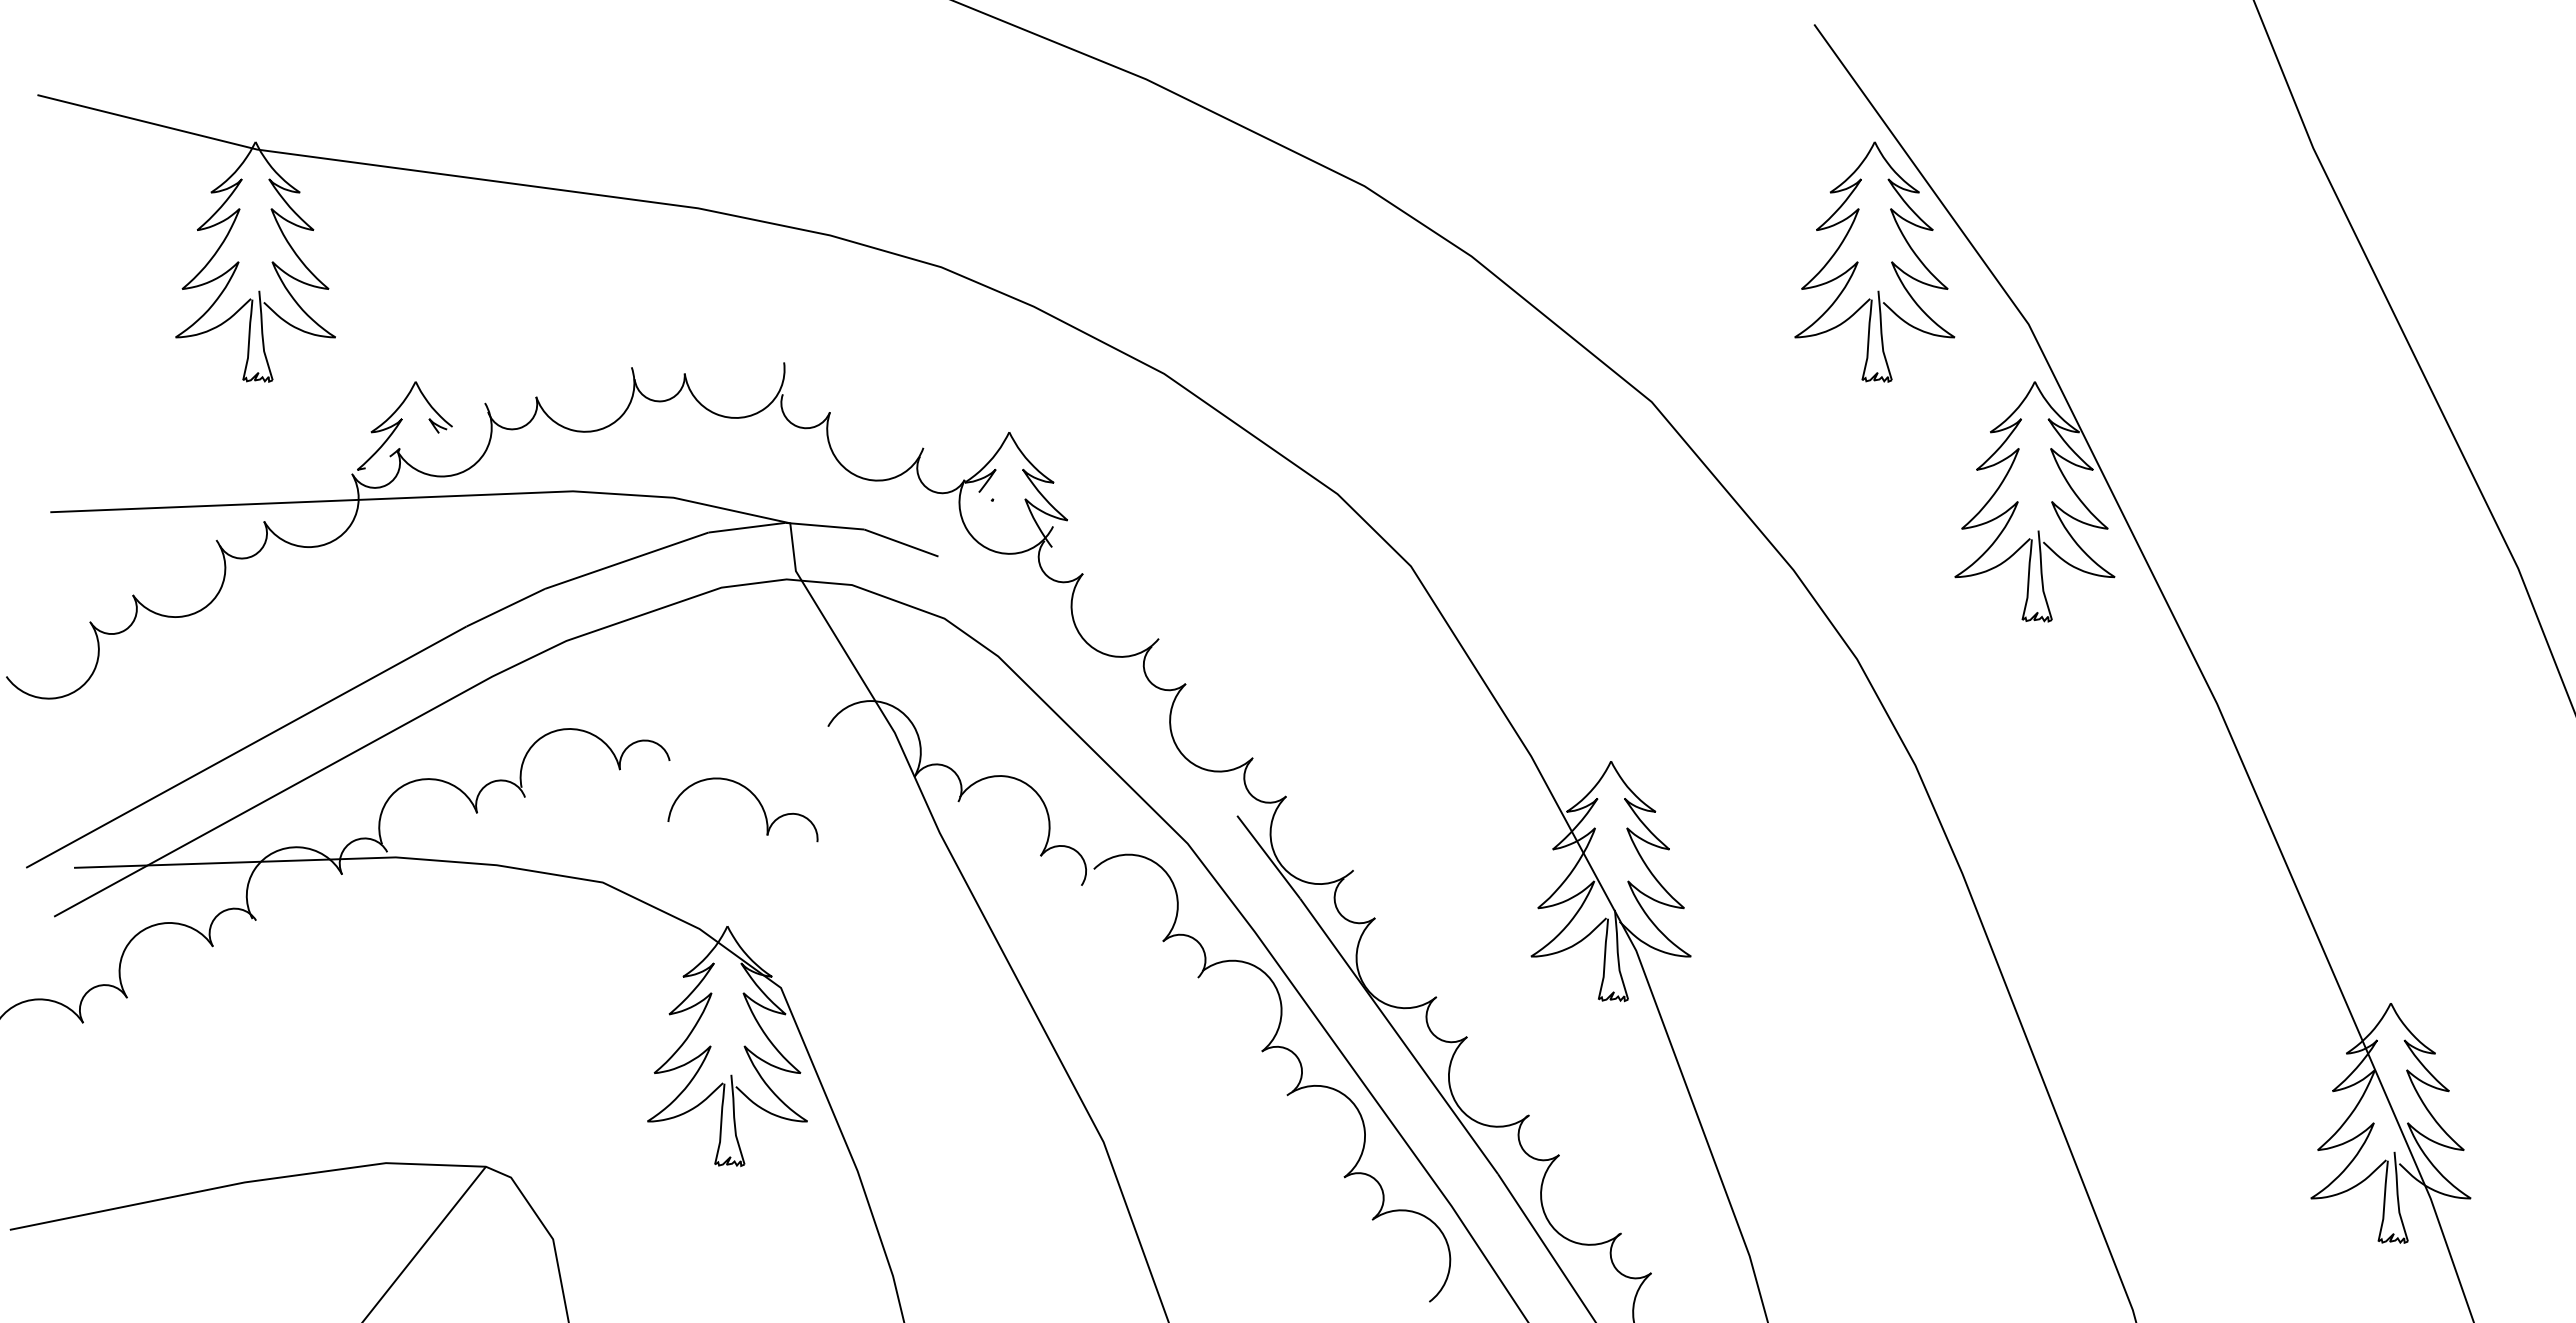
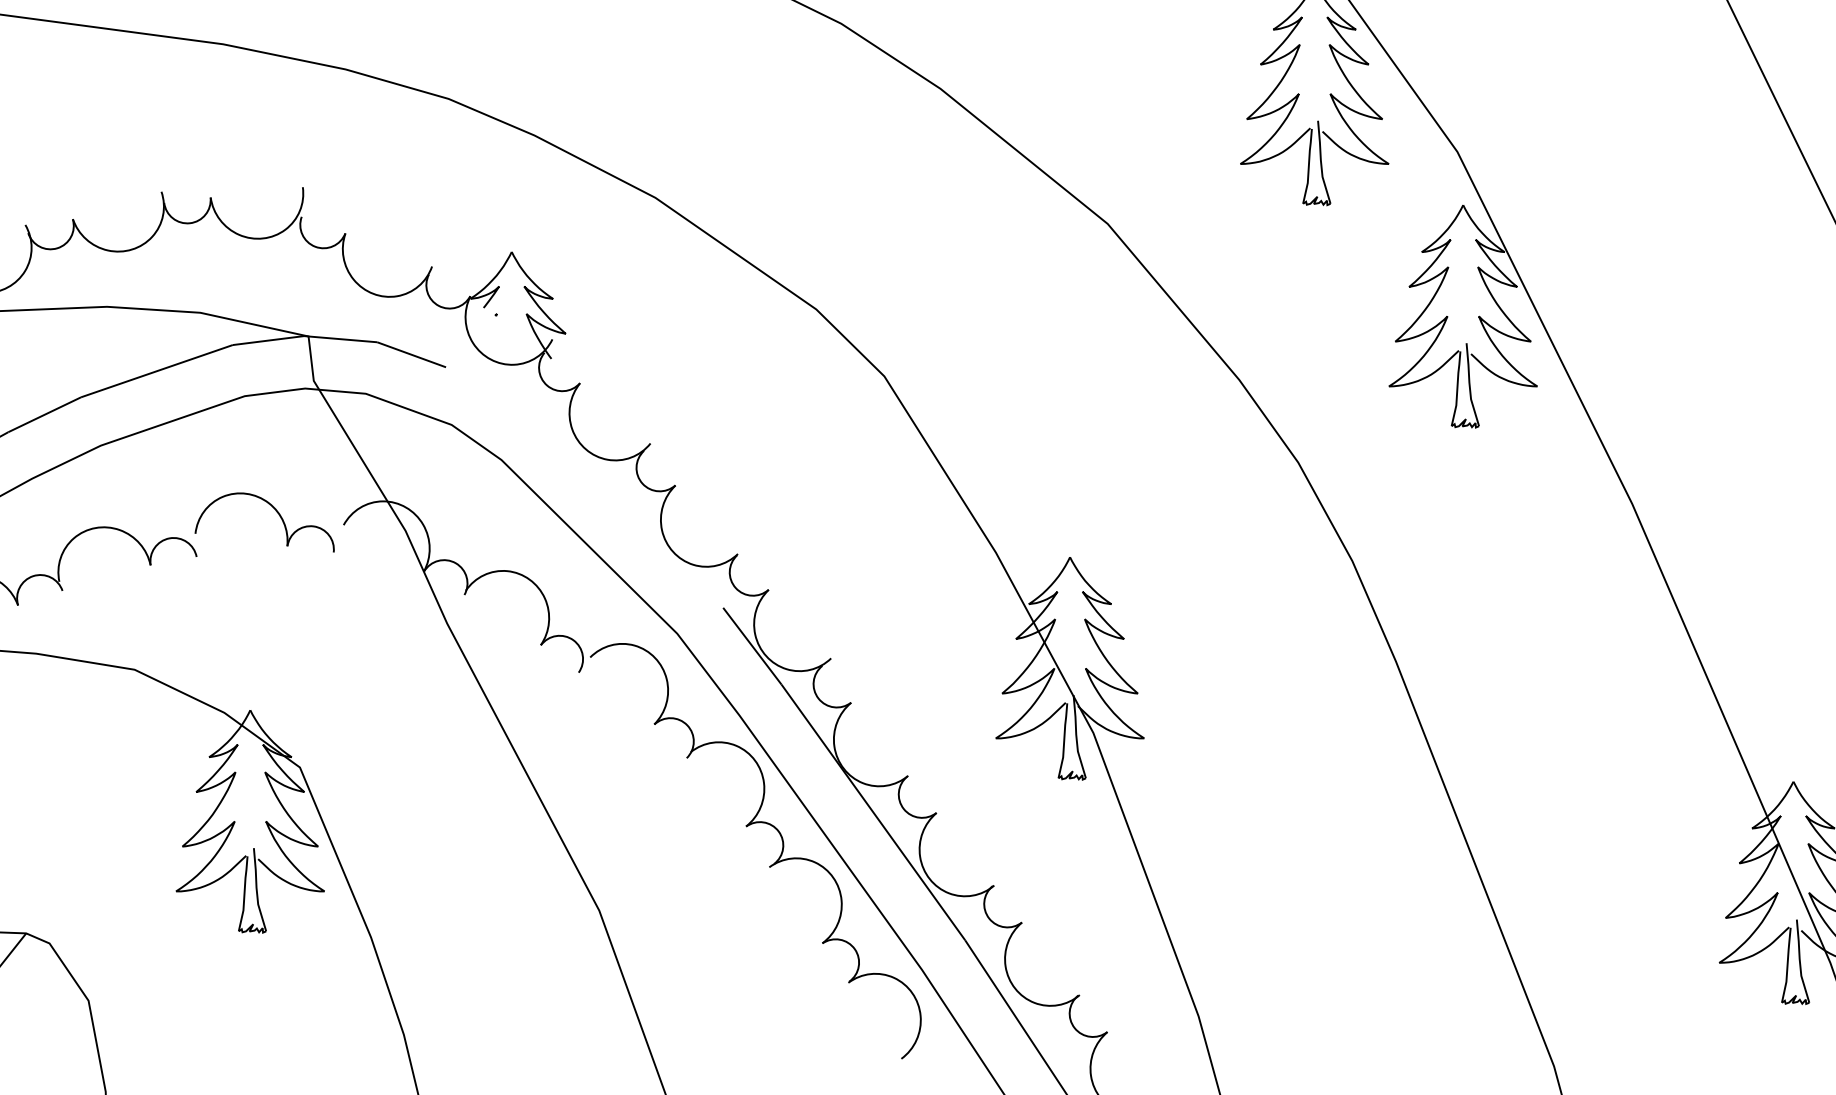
part: (754, 797) -> (275, 511), moved

